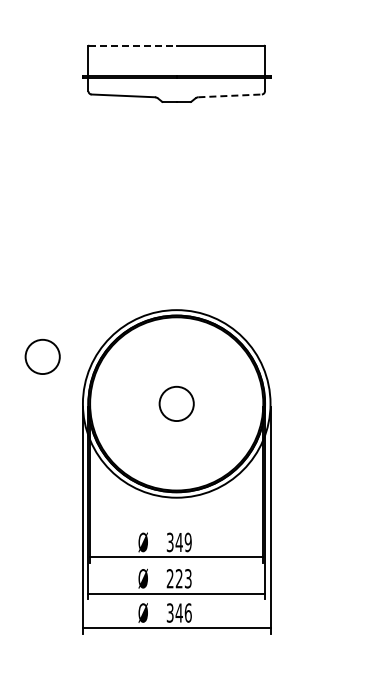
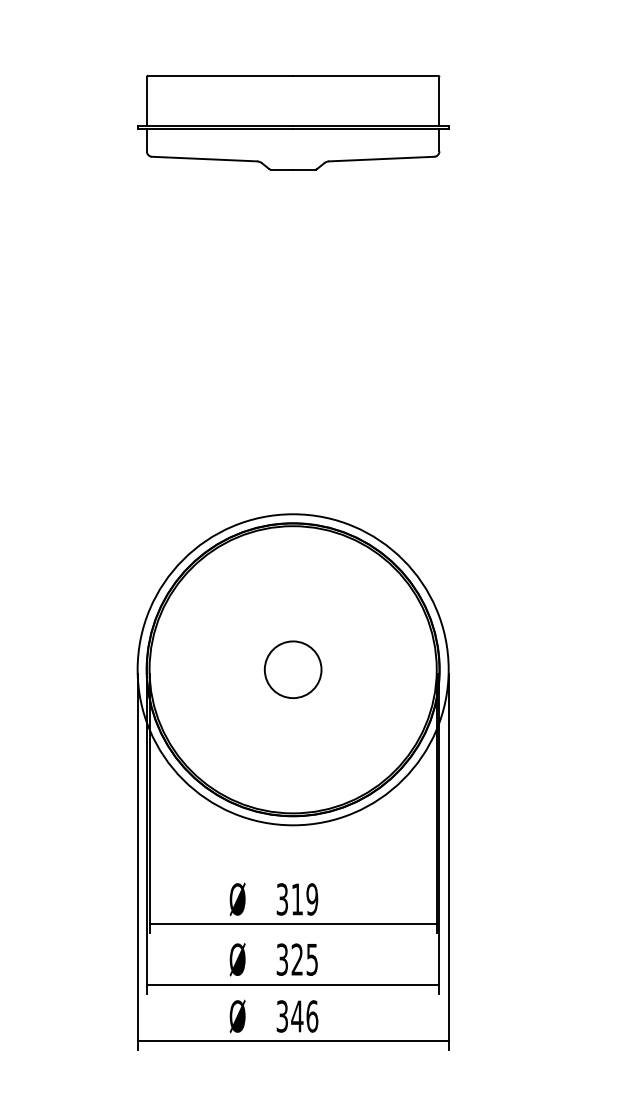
line: (133, 45) -> (221, 75), dashed -> solid
line: (230, 95) -> (382, 158), dashed -> solid
circle: (42, 356) -> (70, 591), removed
text: (178, 542) -> (296, 899), 349 -> 319
text: (178, 578) -> (296, 959), 223 -> 325

